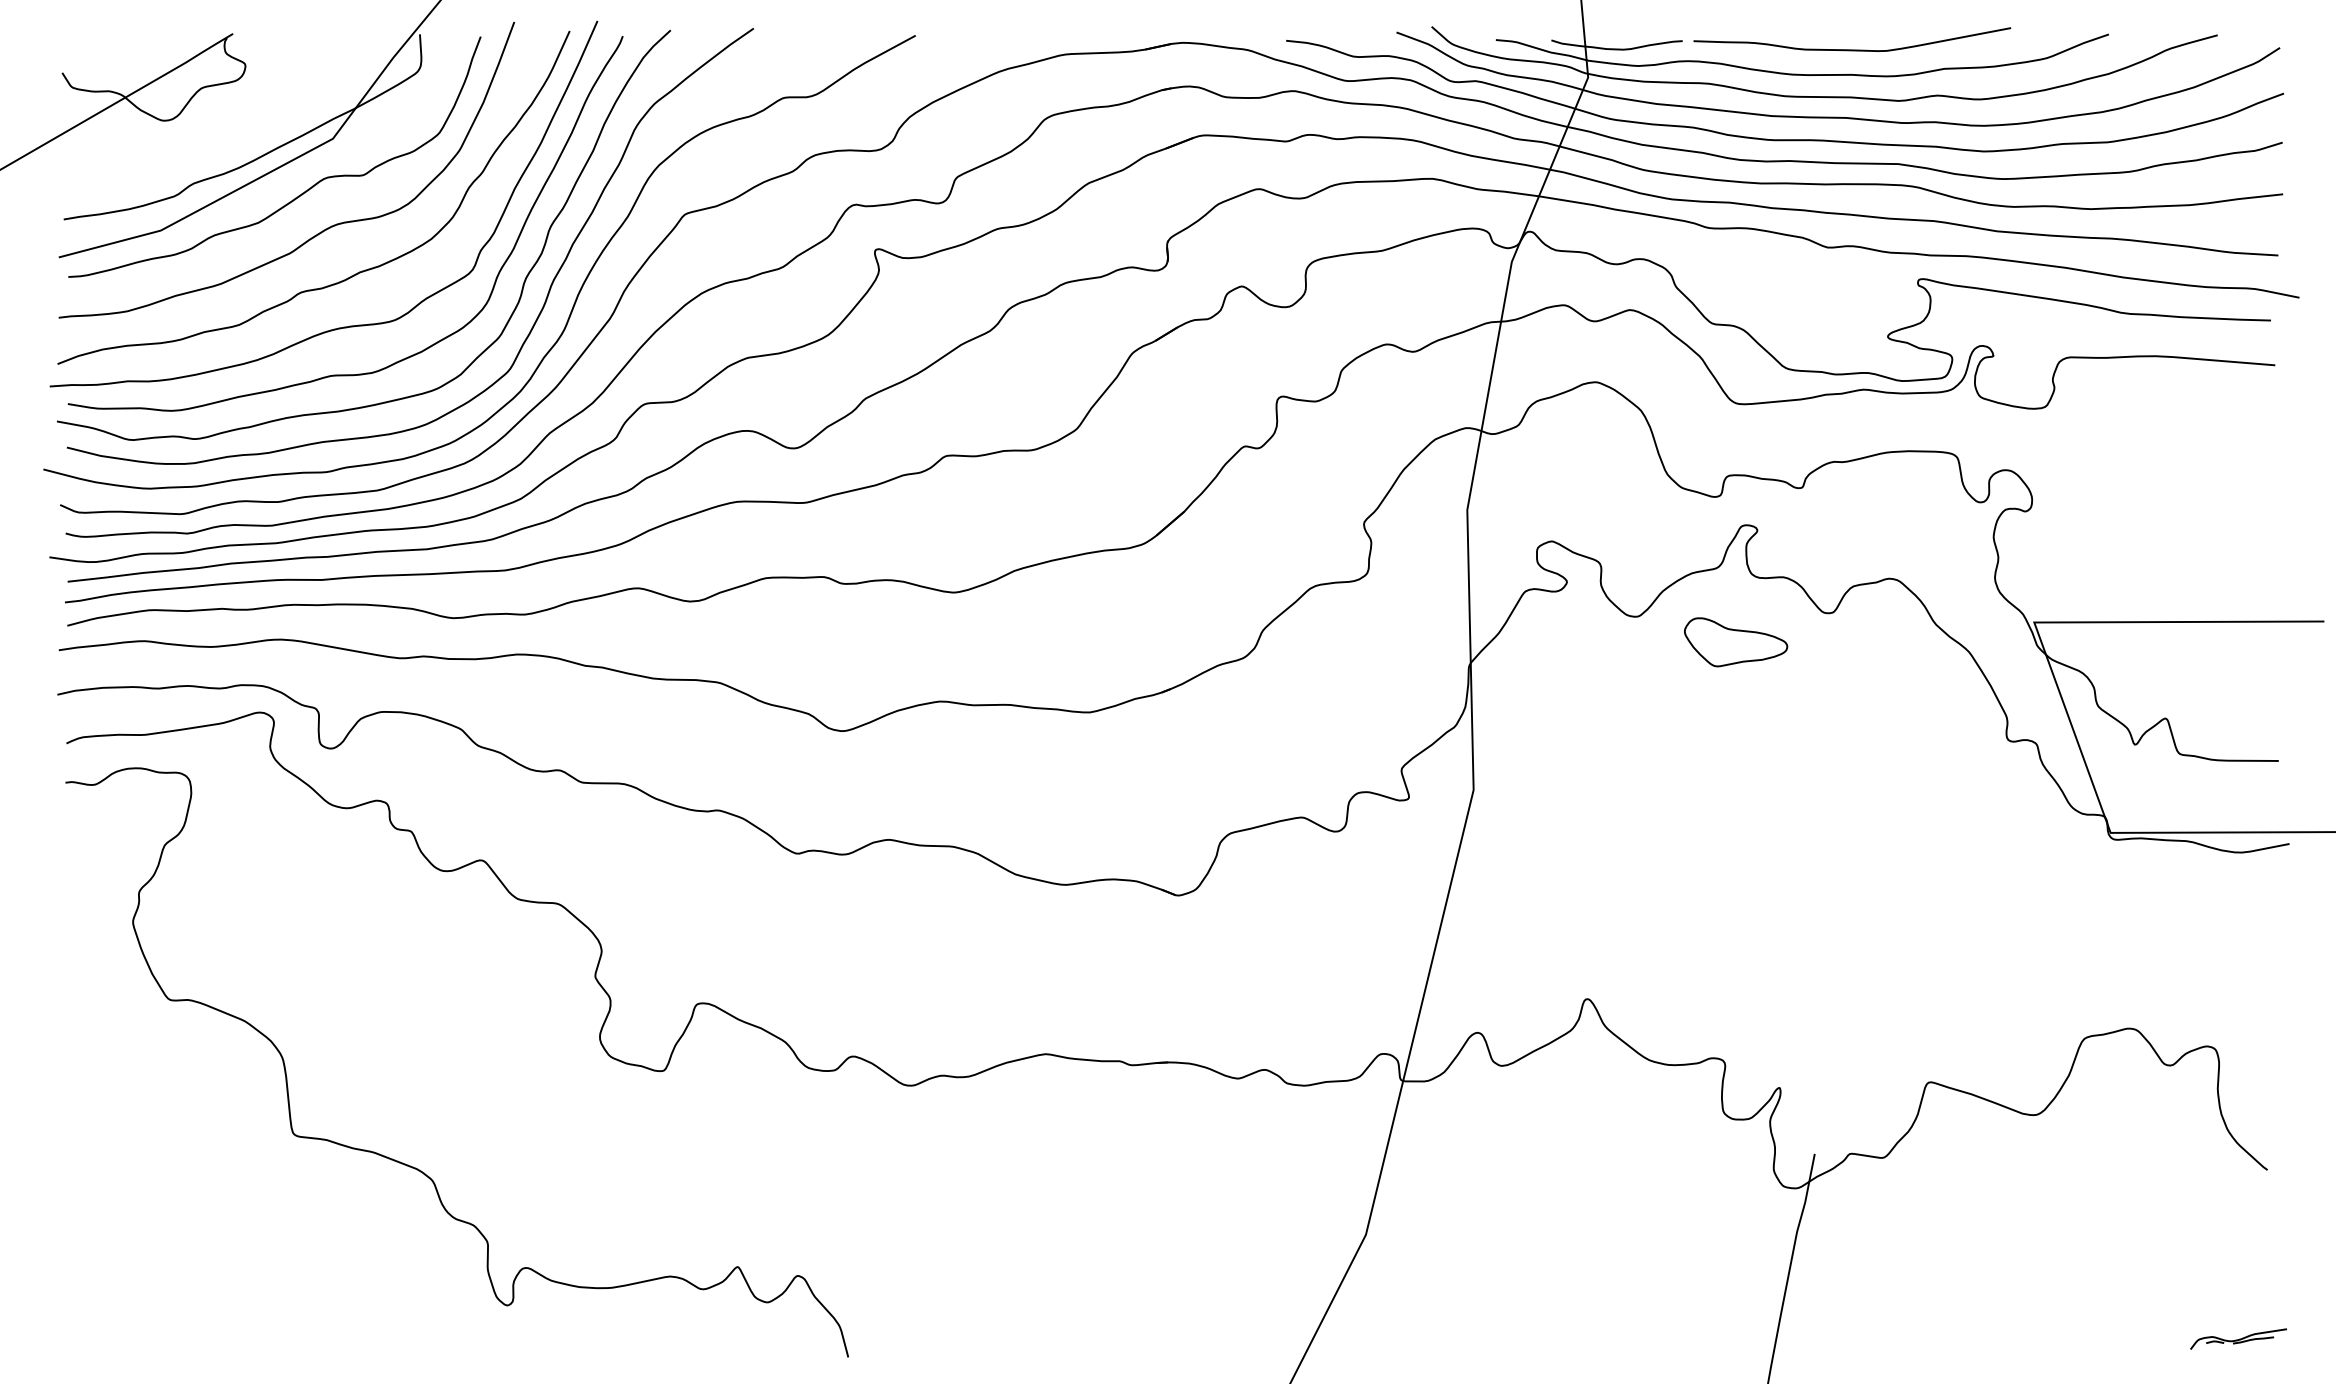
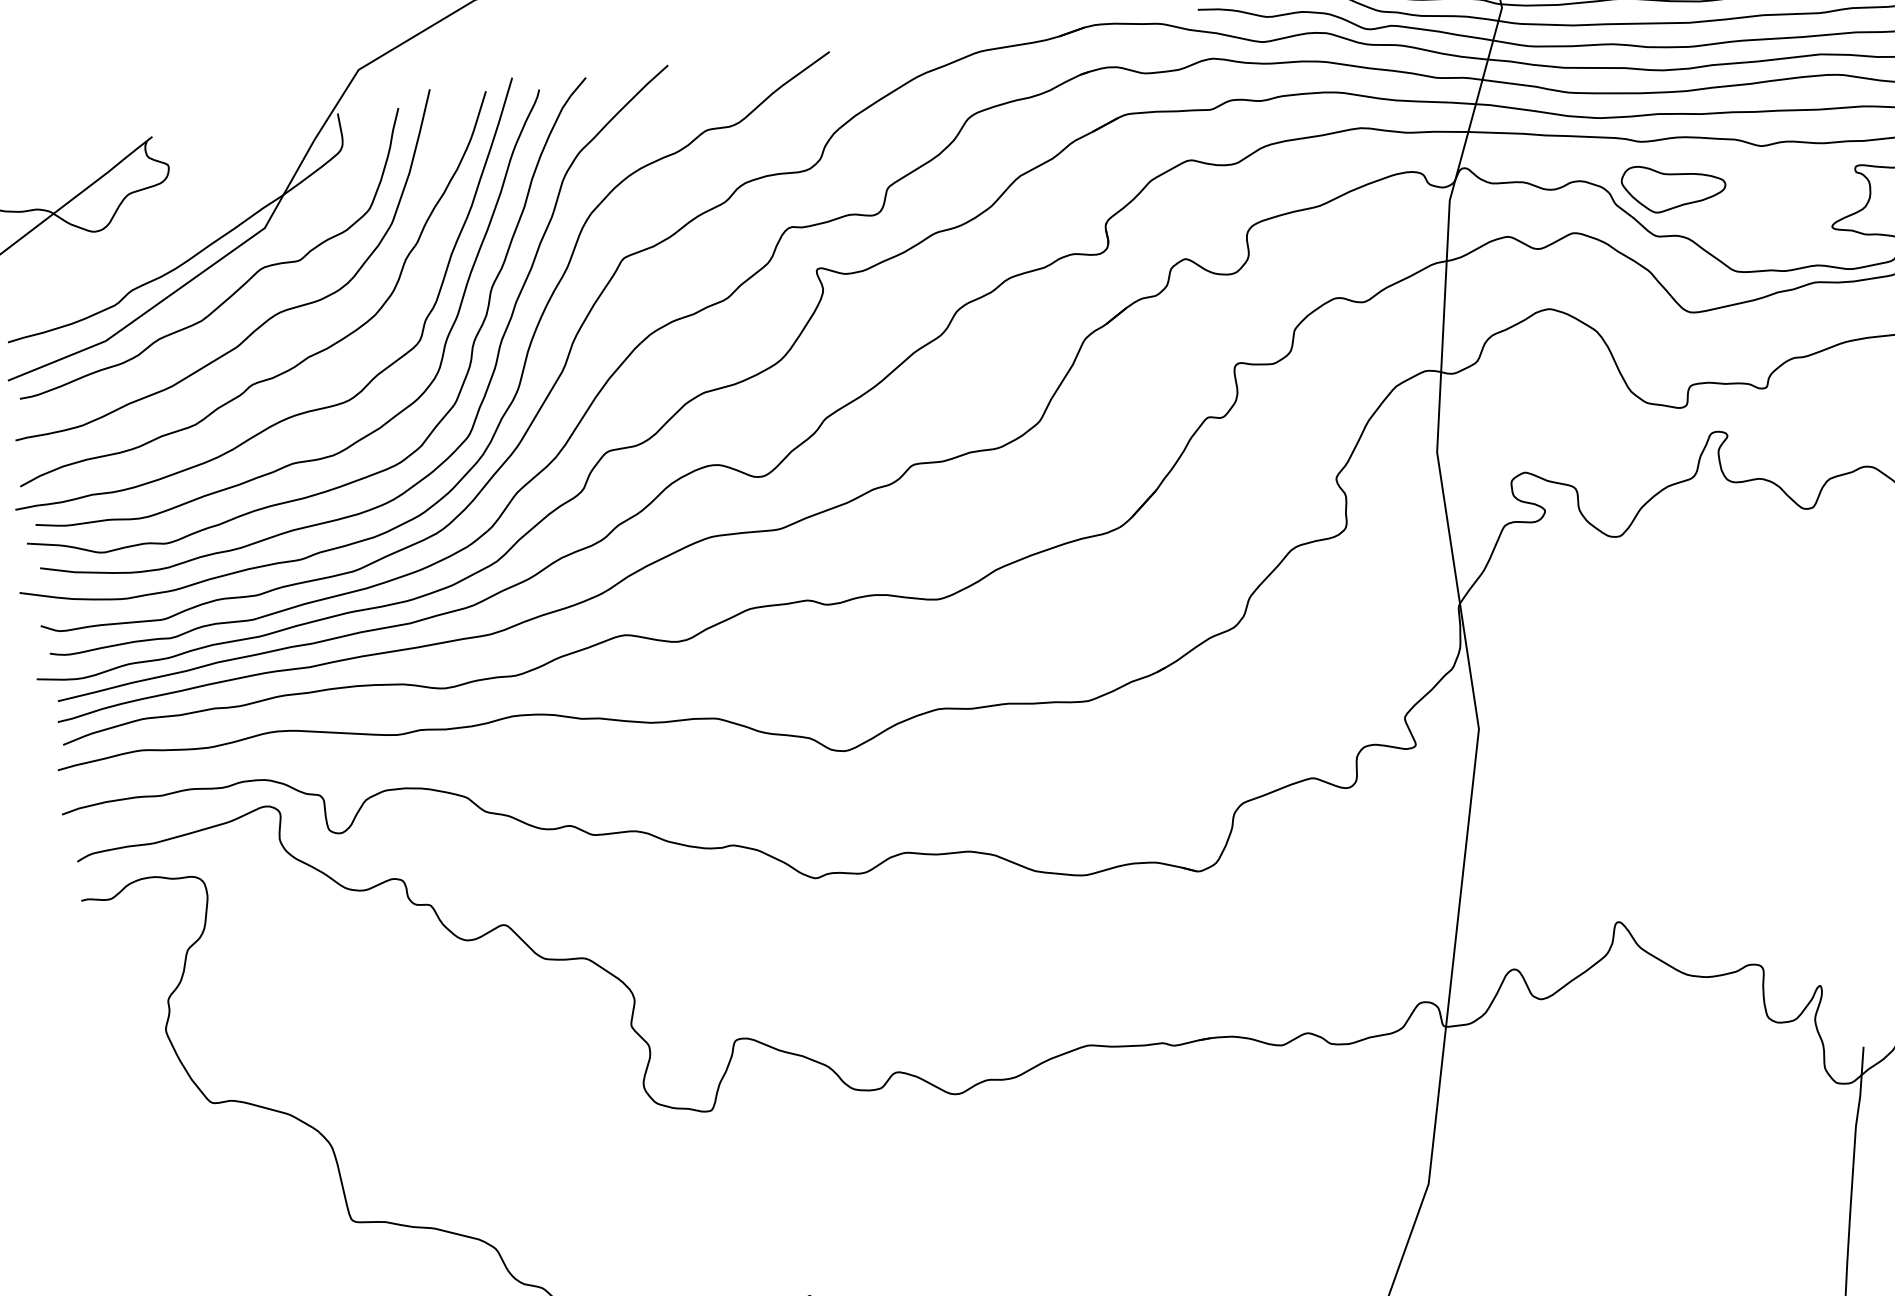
part: (1736, 642) -> (1674, 186), moved

